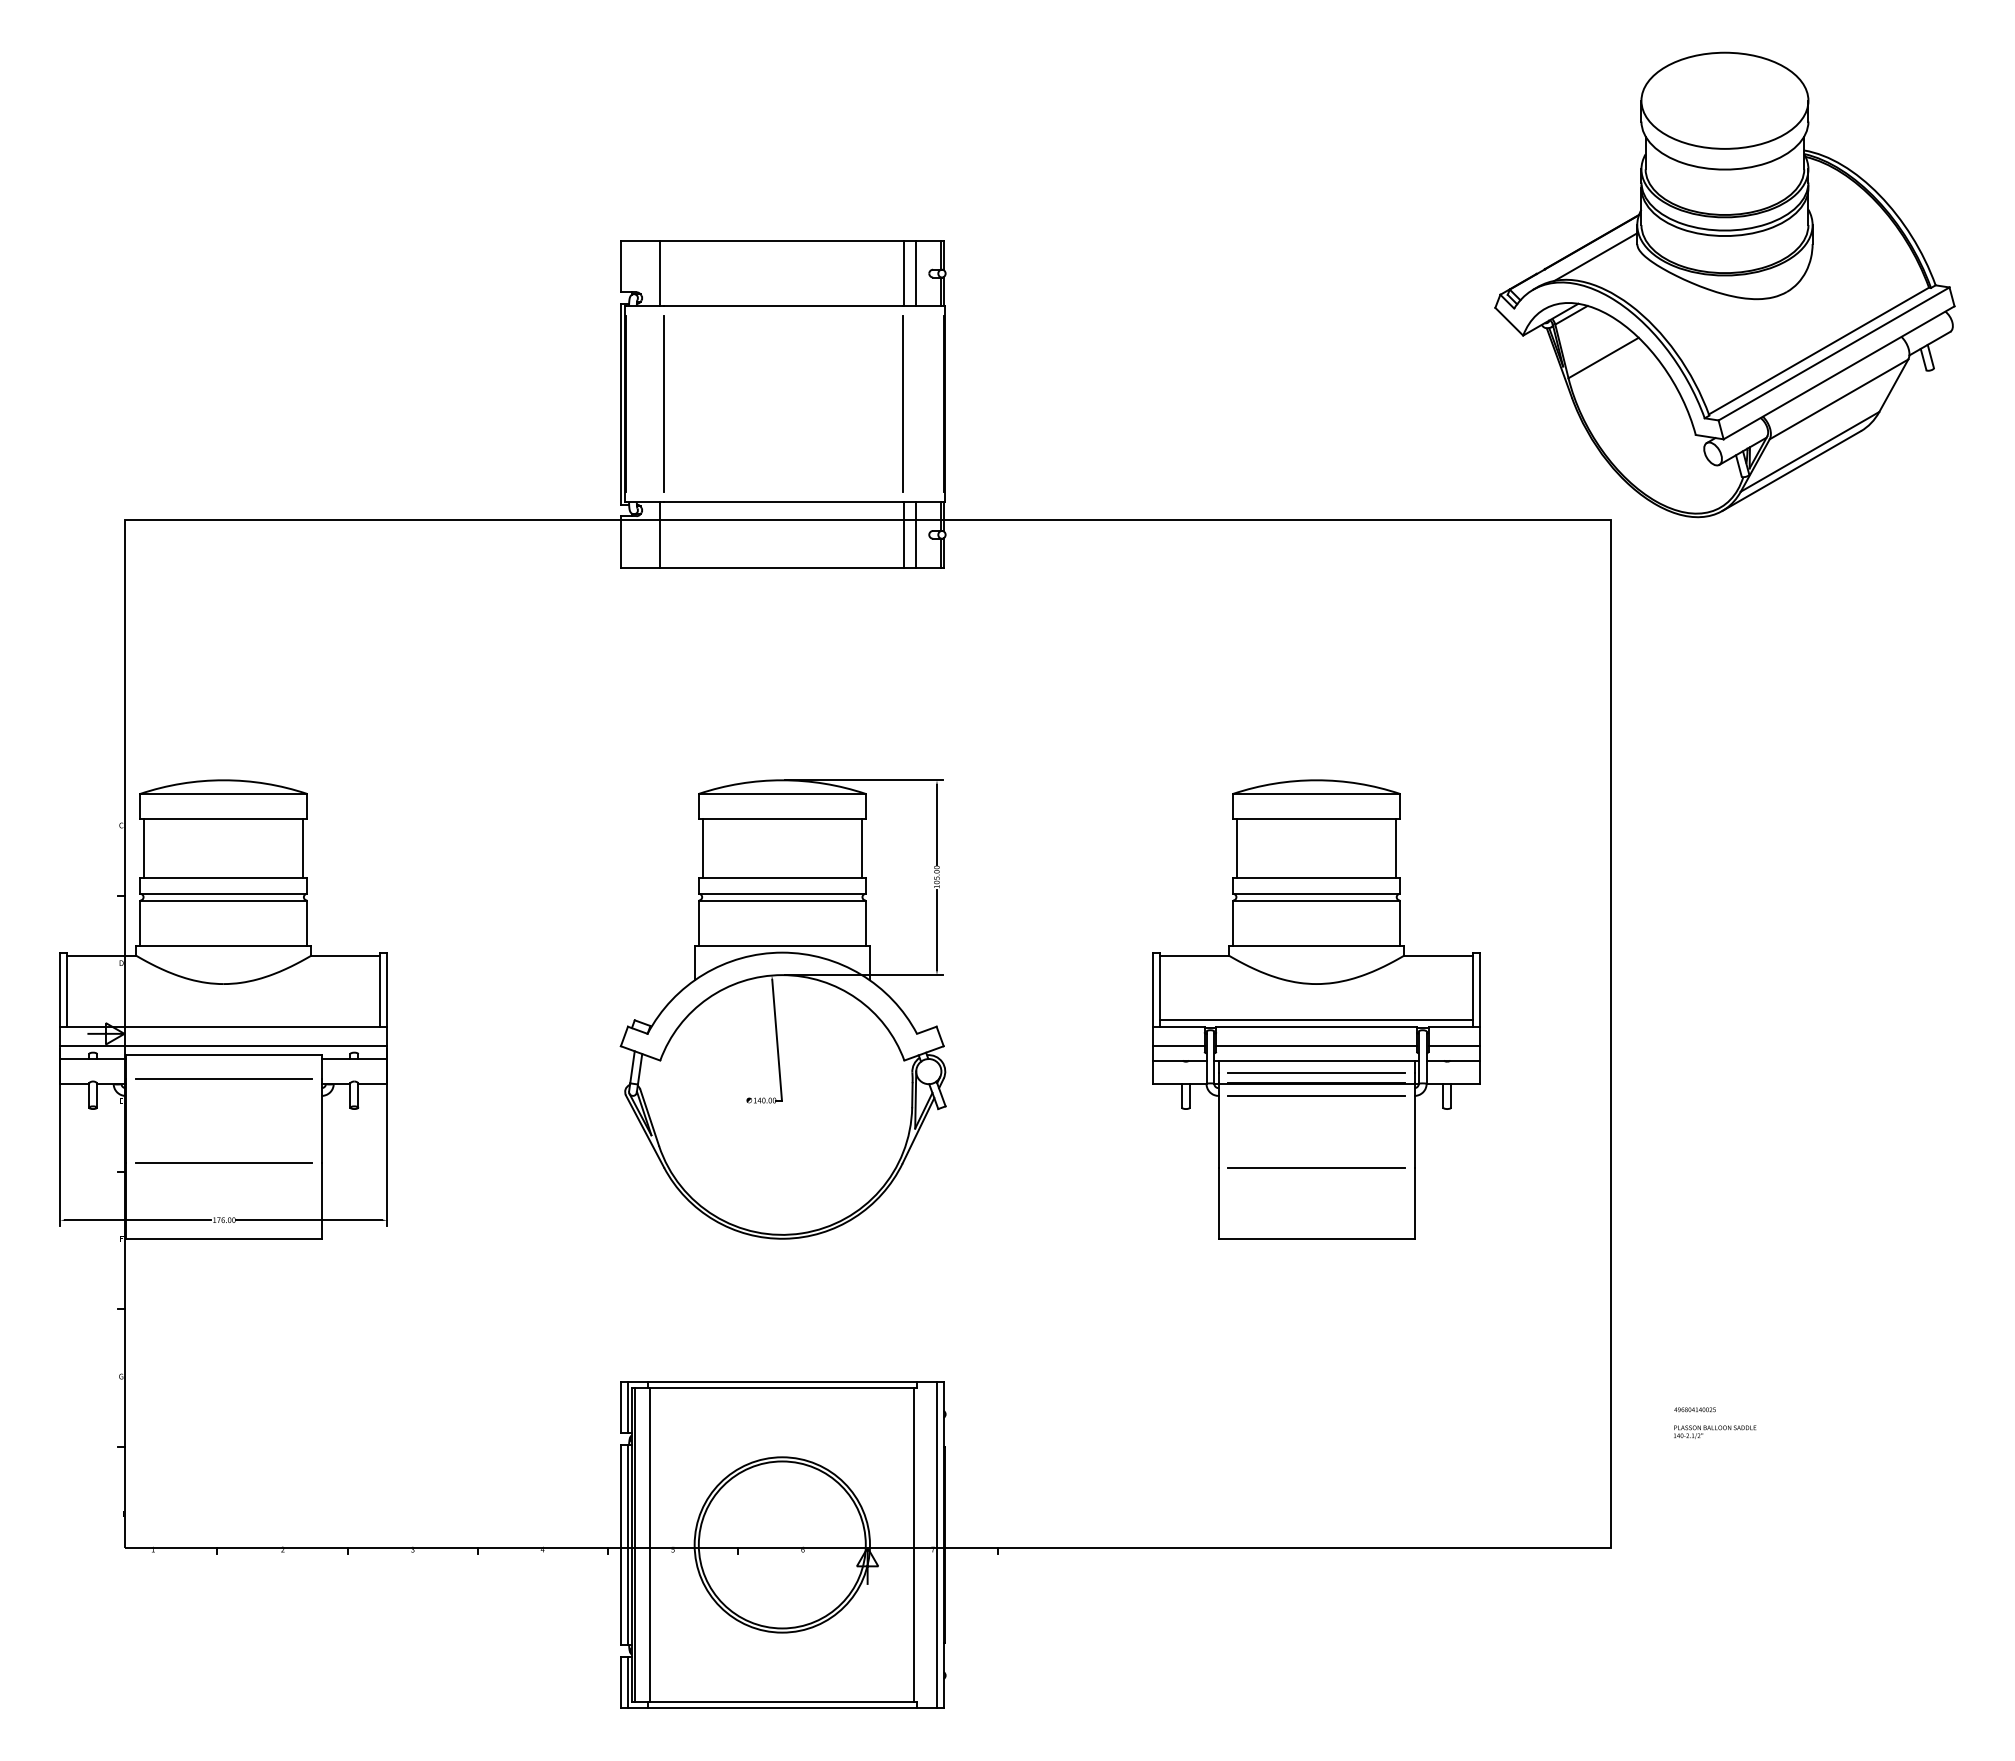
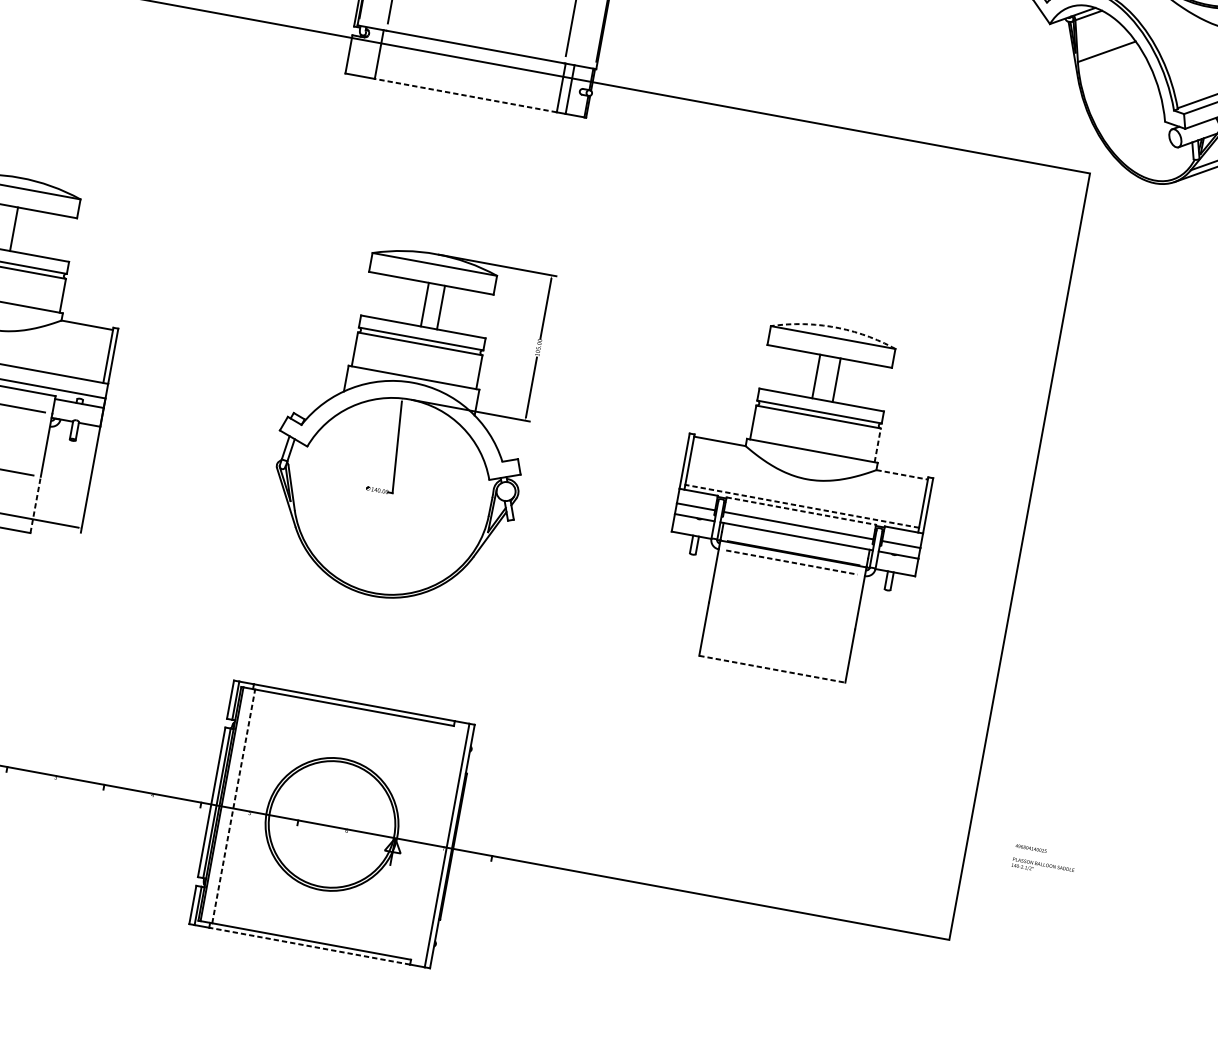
line: (781, 567) -> (465, 95), solid -> dashed
arc: (1316, 780) -> (834, 327), solid -> dashed
line: (303, 848) -> (14, 229), moved
line: (703, 848) -> (425, 304), moved
line: (861, 848) -> (440, 307), moved
line: (1237, 848) -> (836, 380), moved
line: (1395, 848) -> (815, 376), moved
line: (1400, 923) -> (878, 445), solid -> dashed
line: (1438, 955) -> (901, 474), solid -> dashed
line: (1316, 1020) -> (802, 506), solid -> dashed
line: (1317, 1026) -> (802, 511), solid -> dashed
line: (1316, 1072) -> (795, 545), removed
line: (1317, 1095) -> (792, 562), solid -> dashed
line: (1316, 1167) -> (782, 616), removed
line: (321, 1201) -> (35, 505), solid -> dashed
line: (1316, 1238) -> (772, 669), solid -> dashed
line: (650, 1544) -> (233, 806), solid -> dashed
line: (914, 1544) -> (430, 842), removed
line: (782, 1708) -> (309, 946), solid -> dashed

